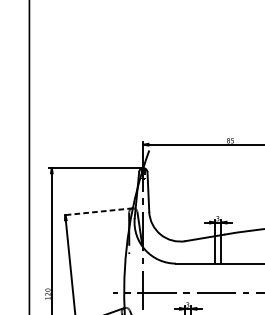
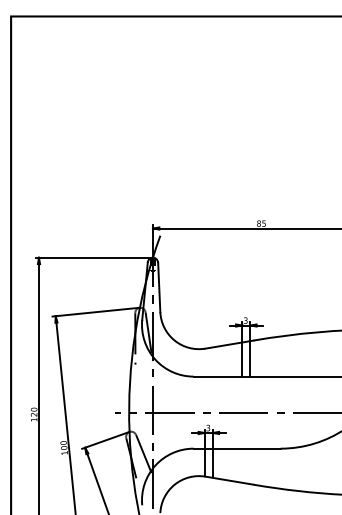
line: (97, 212) -> (96, 312), dashed -> solid

